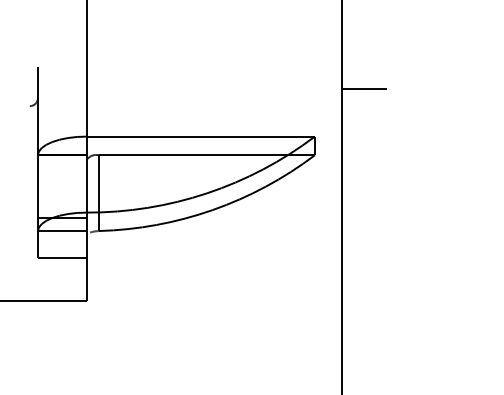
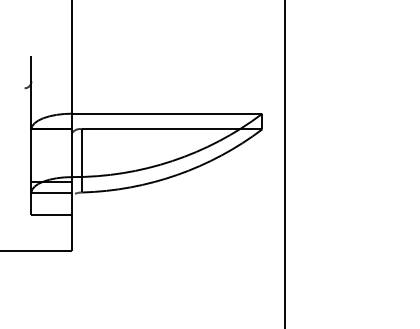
line: (364, 88) -> (303, 73), removed

